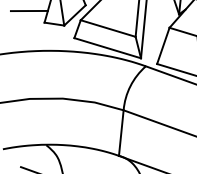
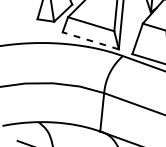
line: (28, 10) -> (24, 9), removed
line: (107, 48) -> (90, 41), solid -> dashed

